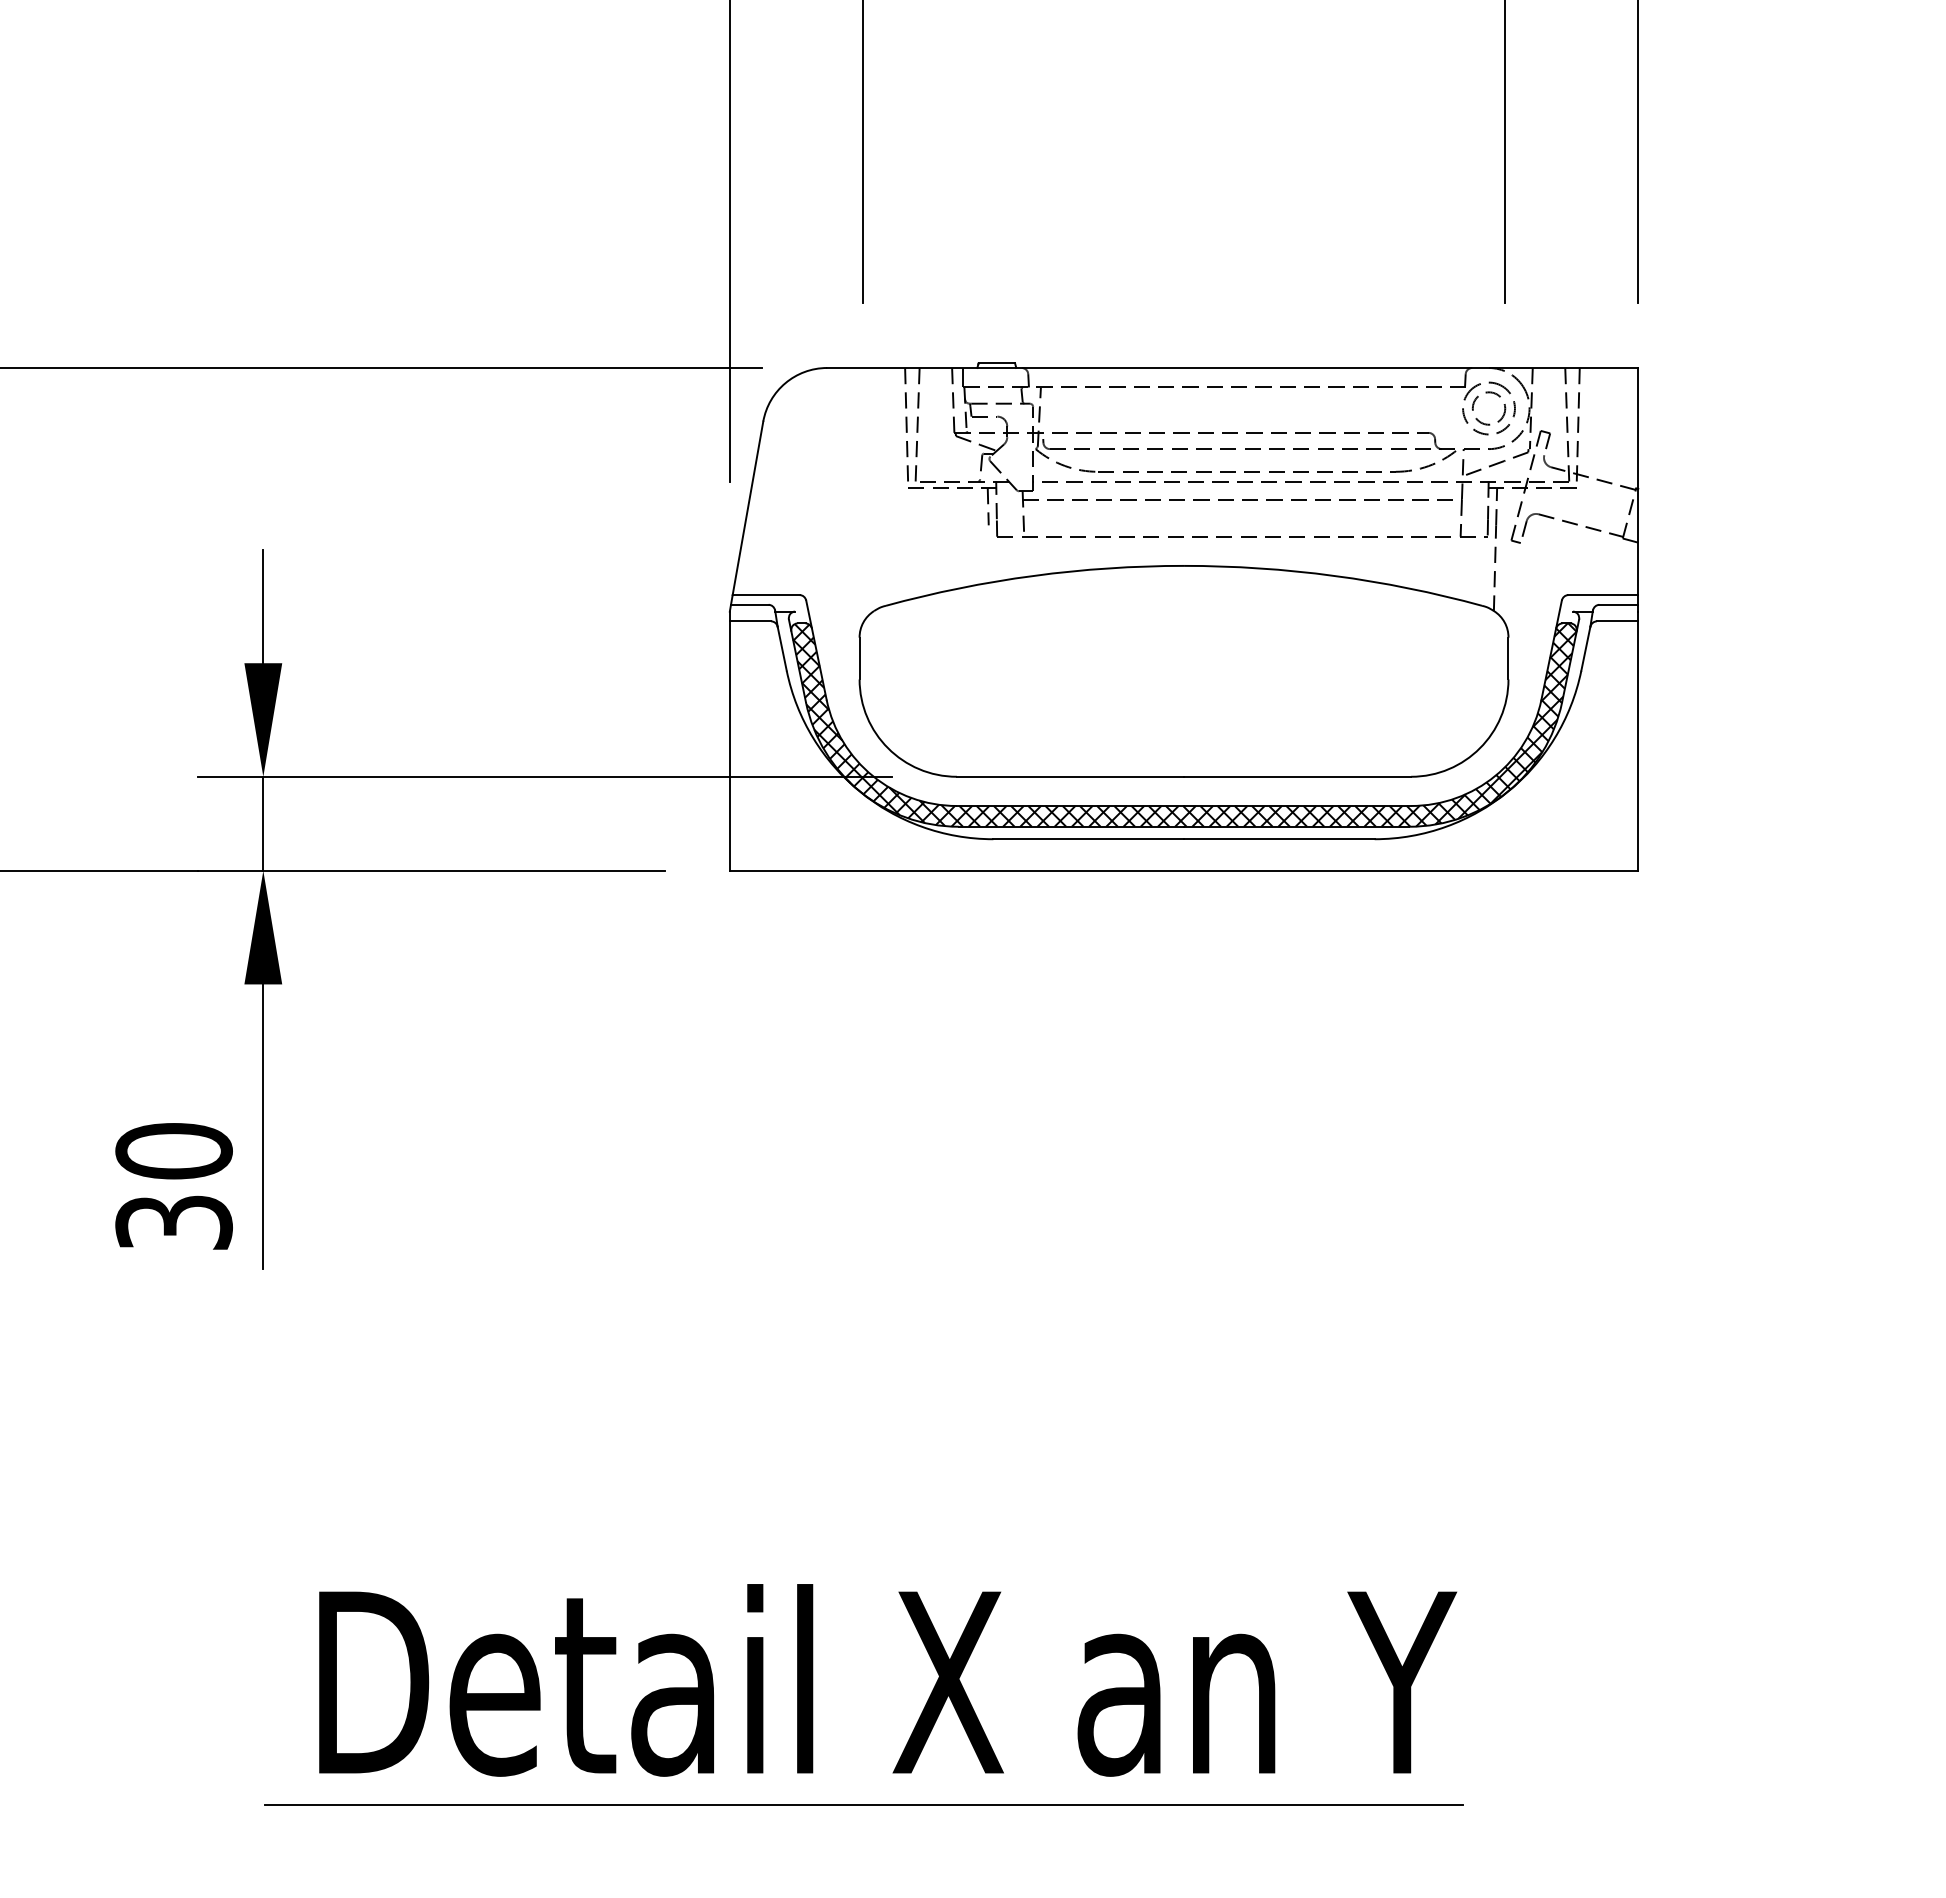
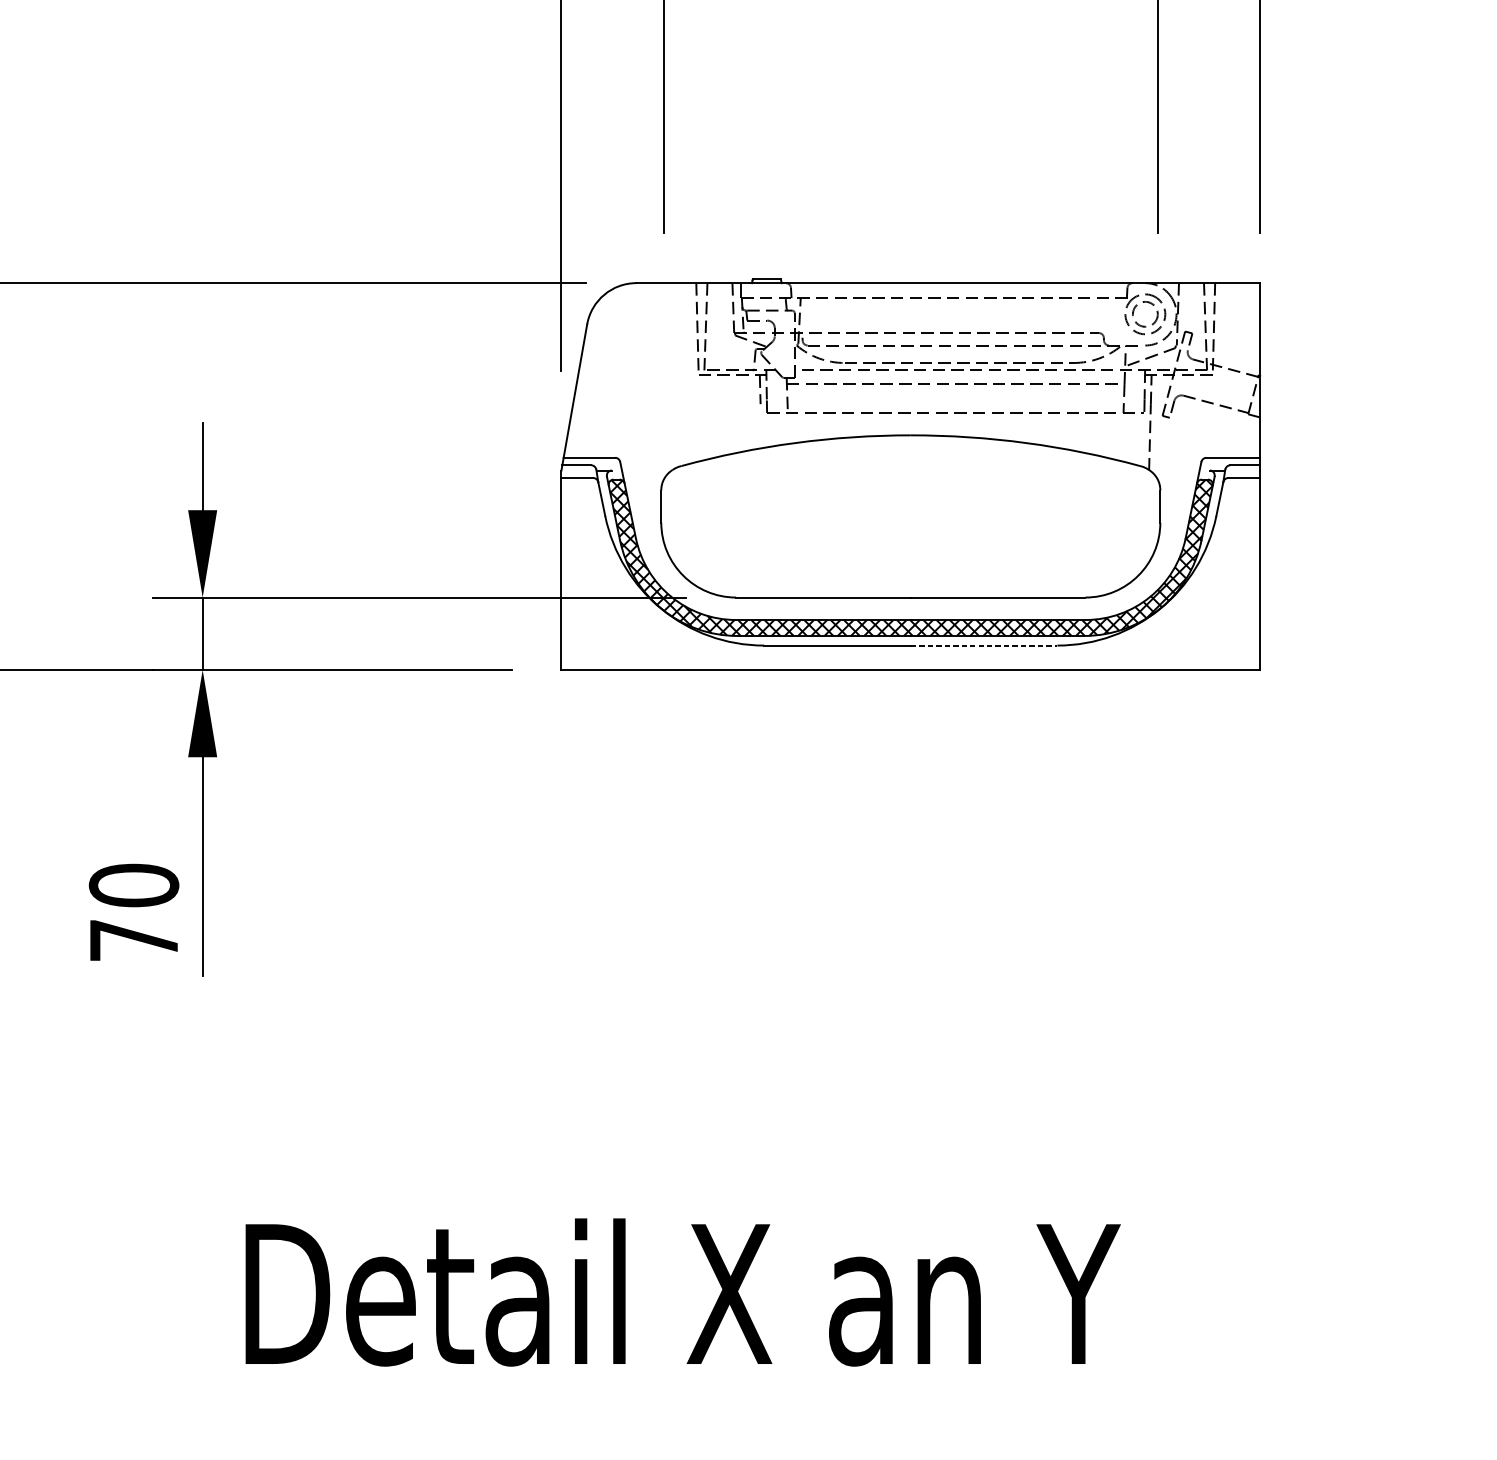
line: (1279, 839) -> (984, 645), solid -> dashed
text: (173, 1222) -> (133, 940), 30 -> 70
line: (863, 1805) -> (664, 1388), removed

